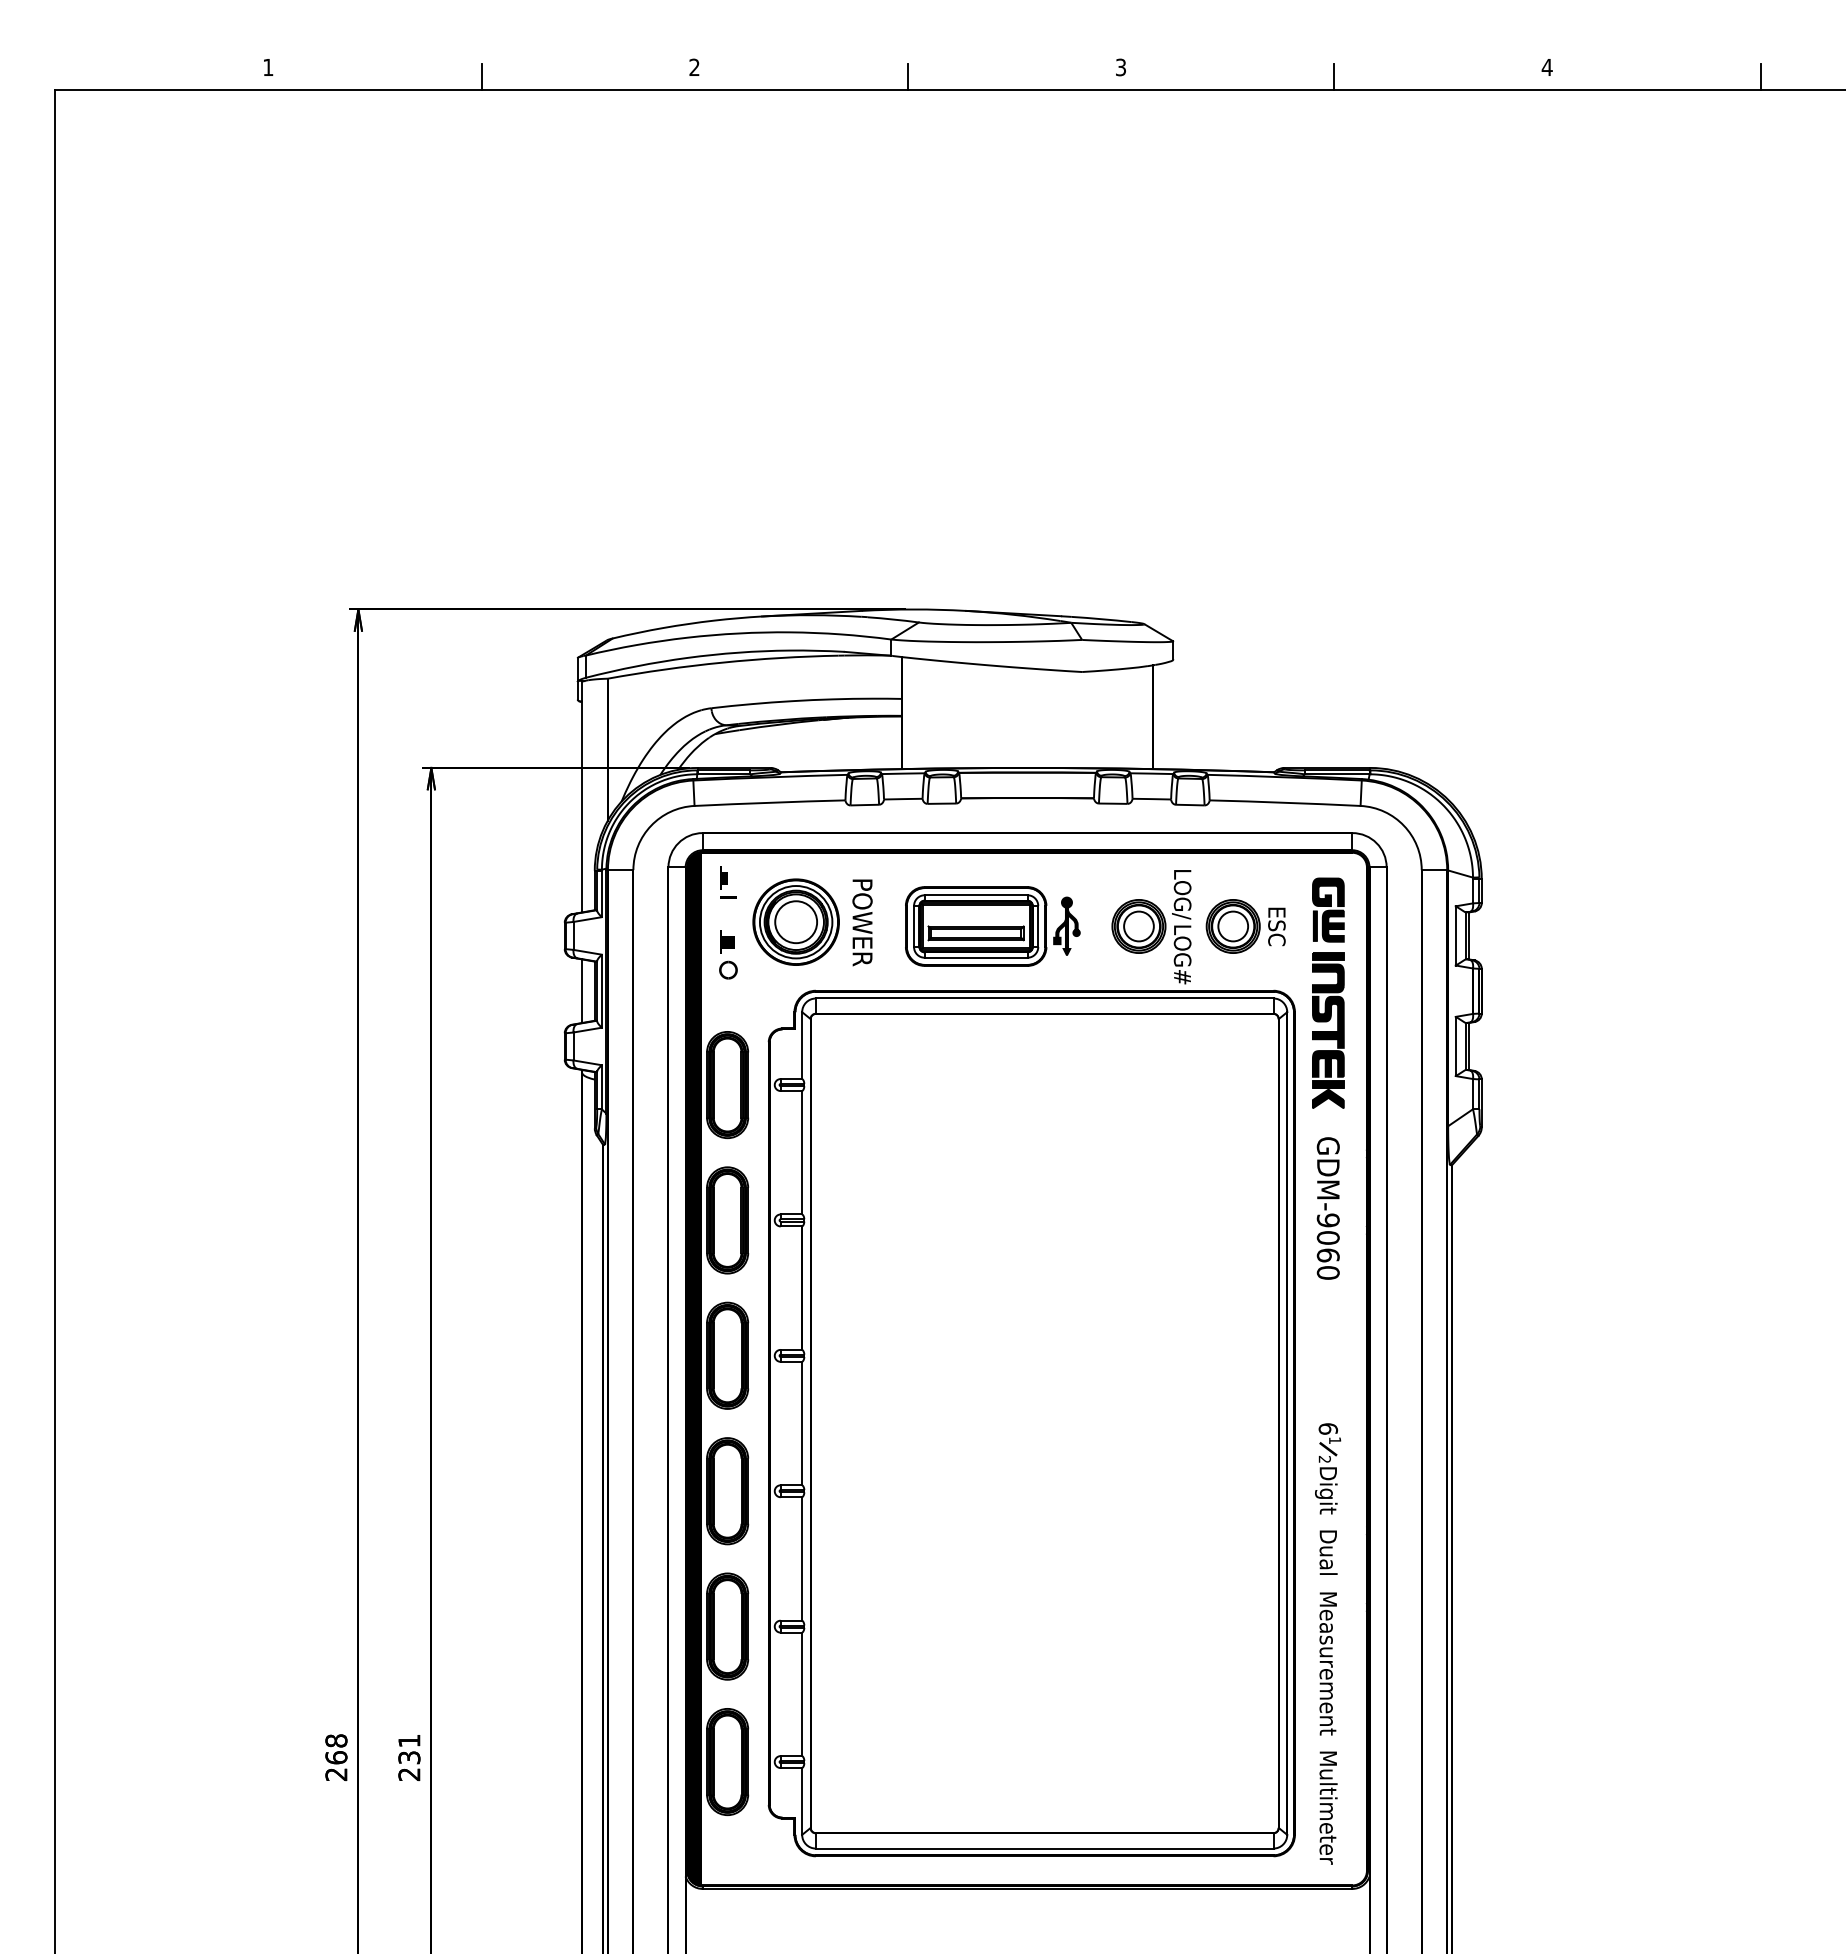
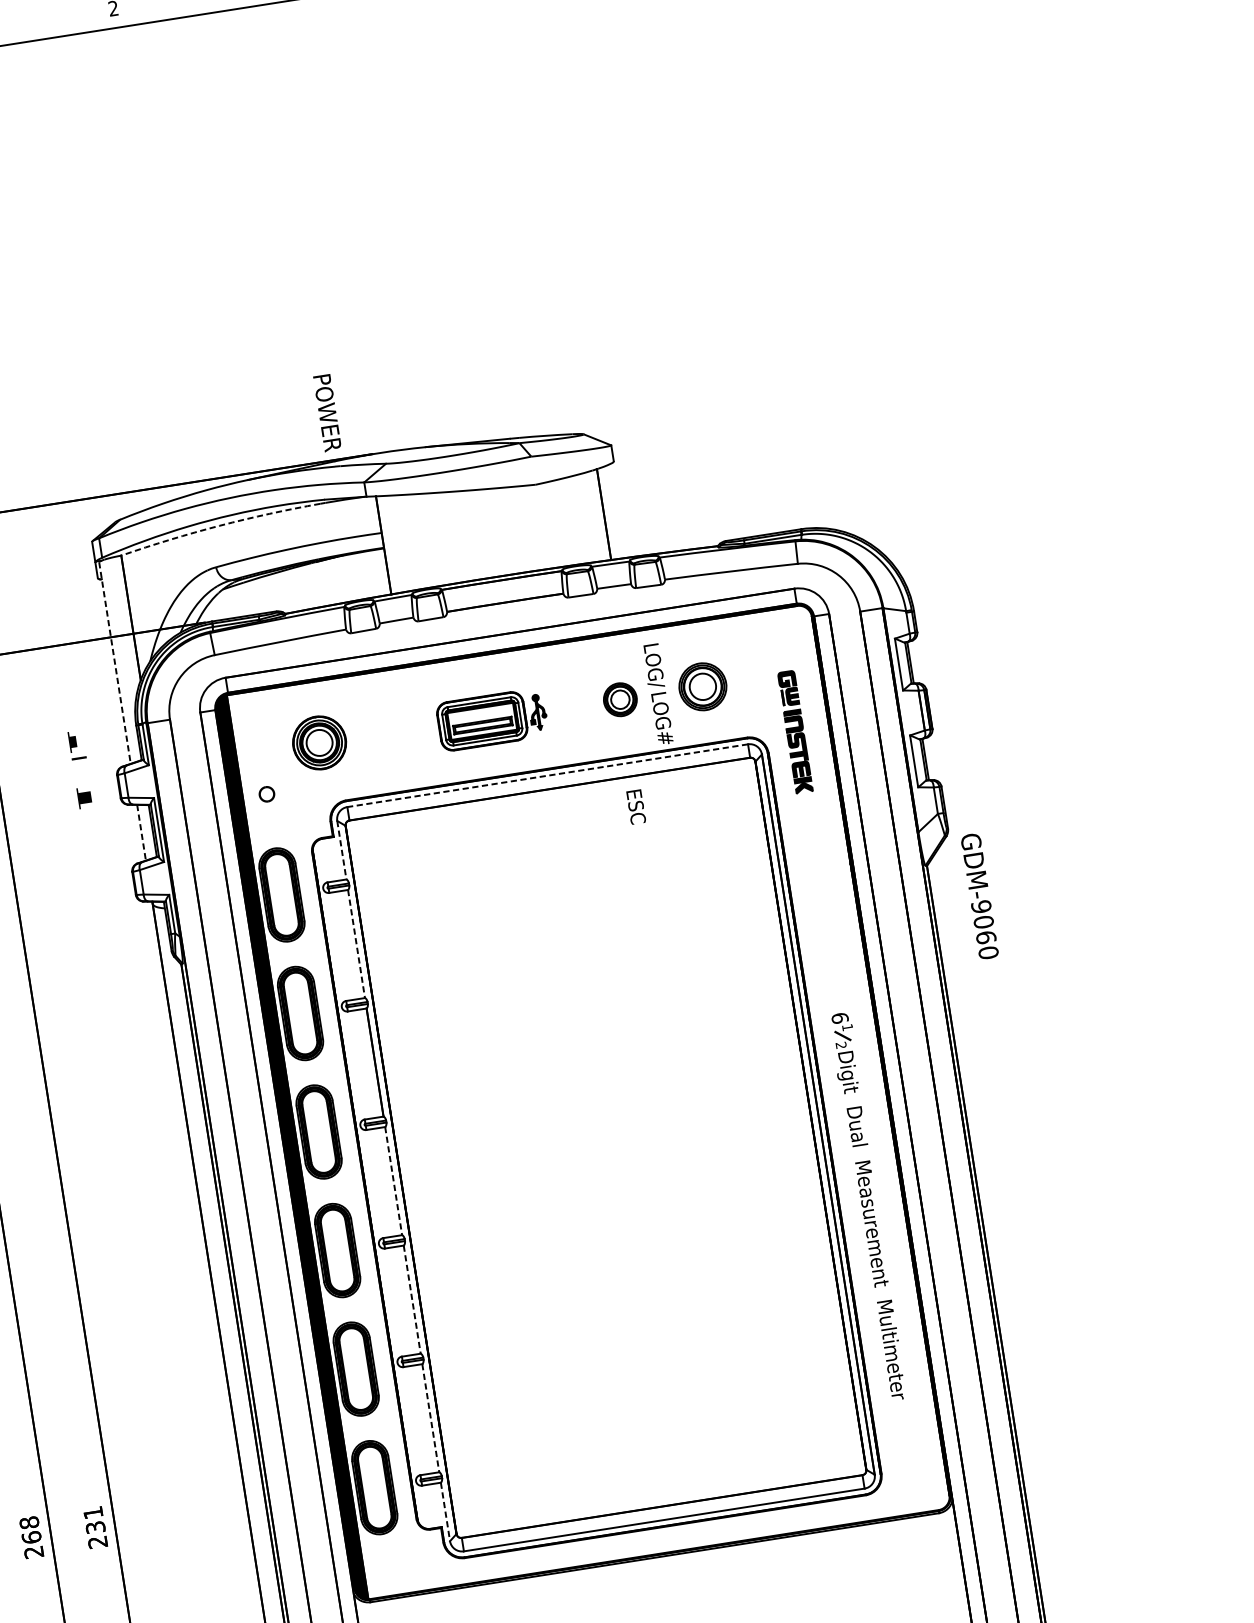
arc: (722, 662) -> (219, 525), solid -> dashed
line: (581, 797) -> (114, 663), solid -> dashed
part: (728, 882) -> (77, 745), moved
part: (795, 921) -> (318, 742), size x0.7
text: (862, 922) -> (327, 412), moved
part: (992, 926) -> (492, 719), size x0.7
part: (1138, 926) -> (619, 699), size x0.7
text: (1276, 926) -> (635, 806), moved
part: (727, 941) -> (84, 797), moved
line: (581, 991) -> (141, 833), solid -> dashed
part: (1328, 992) -> (795, 731), size x0.6
line: (1044, 998) -> (547, 775), solid -> dashed
line: (802, 1046) -> (342, 850), solid -> dashed
line: (802, 1152) -> (356, 943), solid -> dashed
text: (1327, 1208) -> (979, 896), moved
line: (802, 1423) -> (393, 1181), solid -> dashed
line: (802, 1558) -> (412, 1299), solid -> dashed
text: (1328, 1643) -> (869, 1206), moved
line: (802, 1694) -> (431, 1418), solid -> dashed
line: (802, 1801) -> (445, 1511), solid -> dashed

